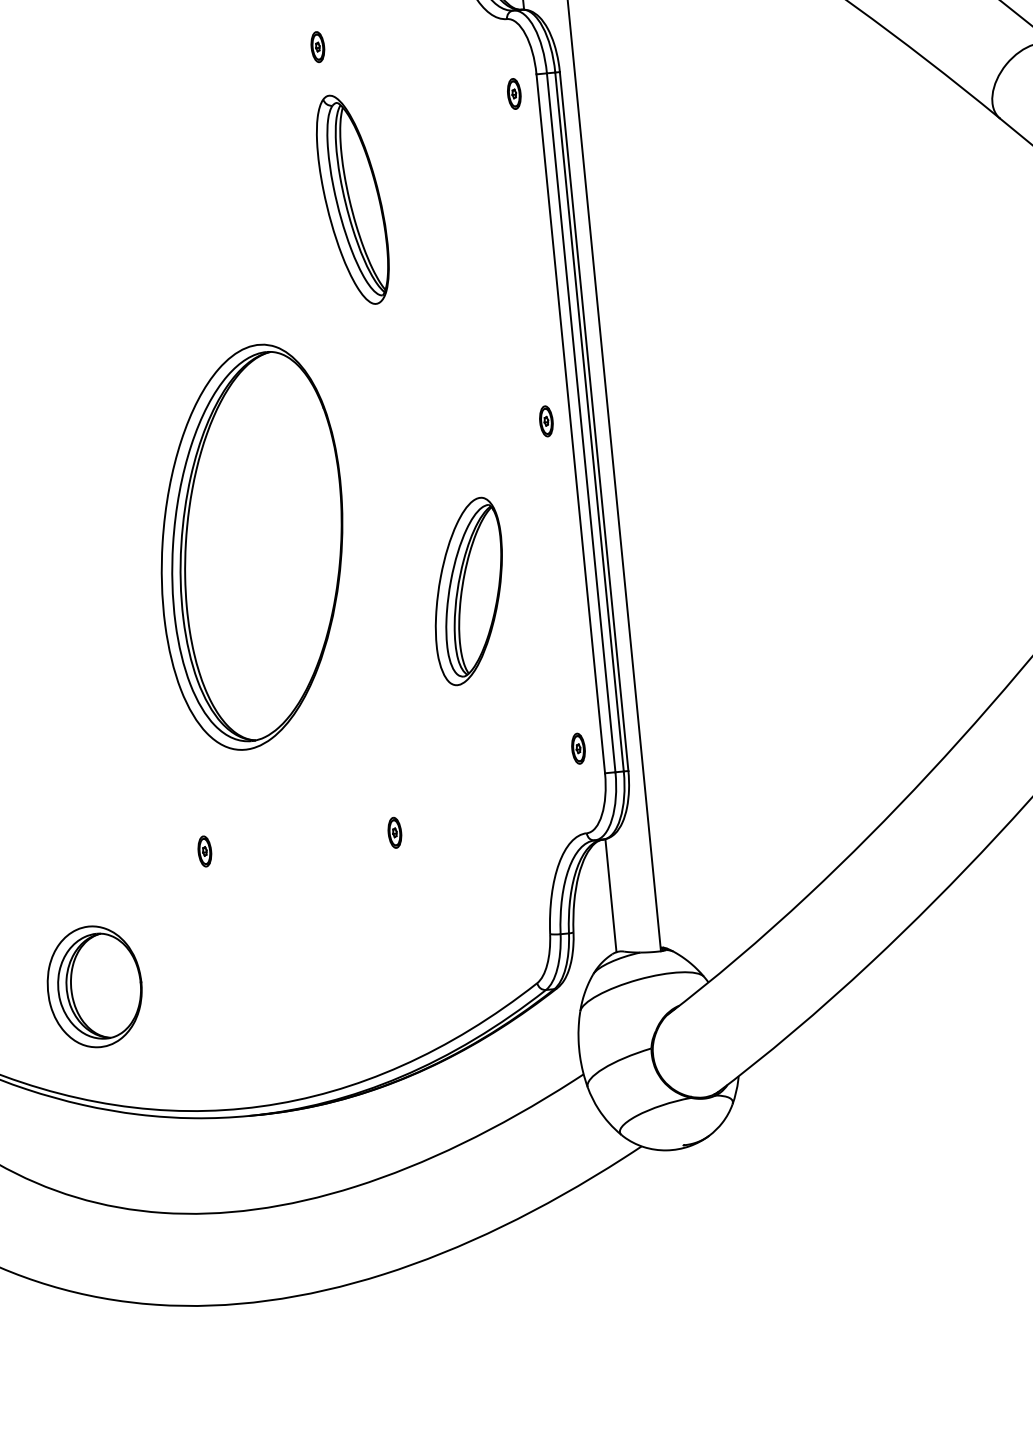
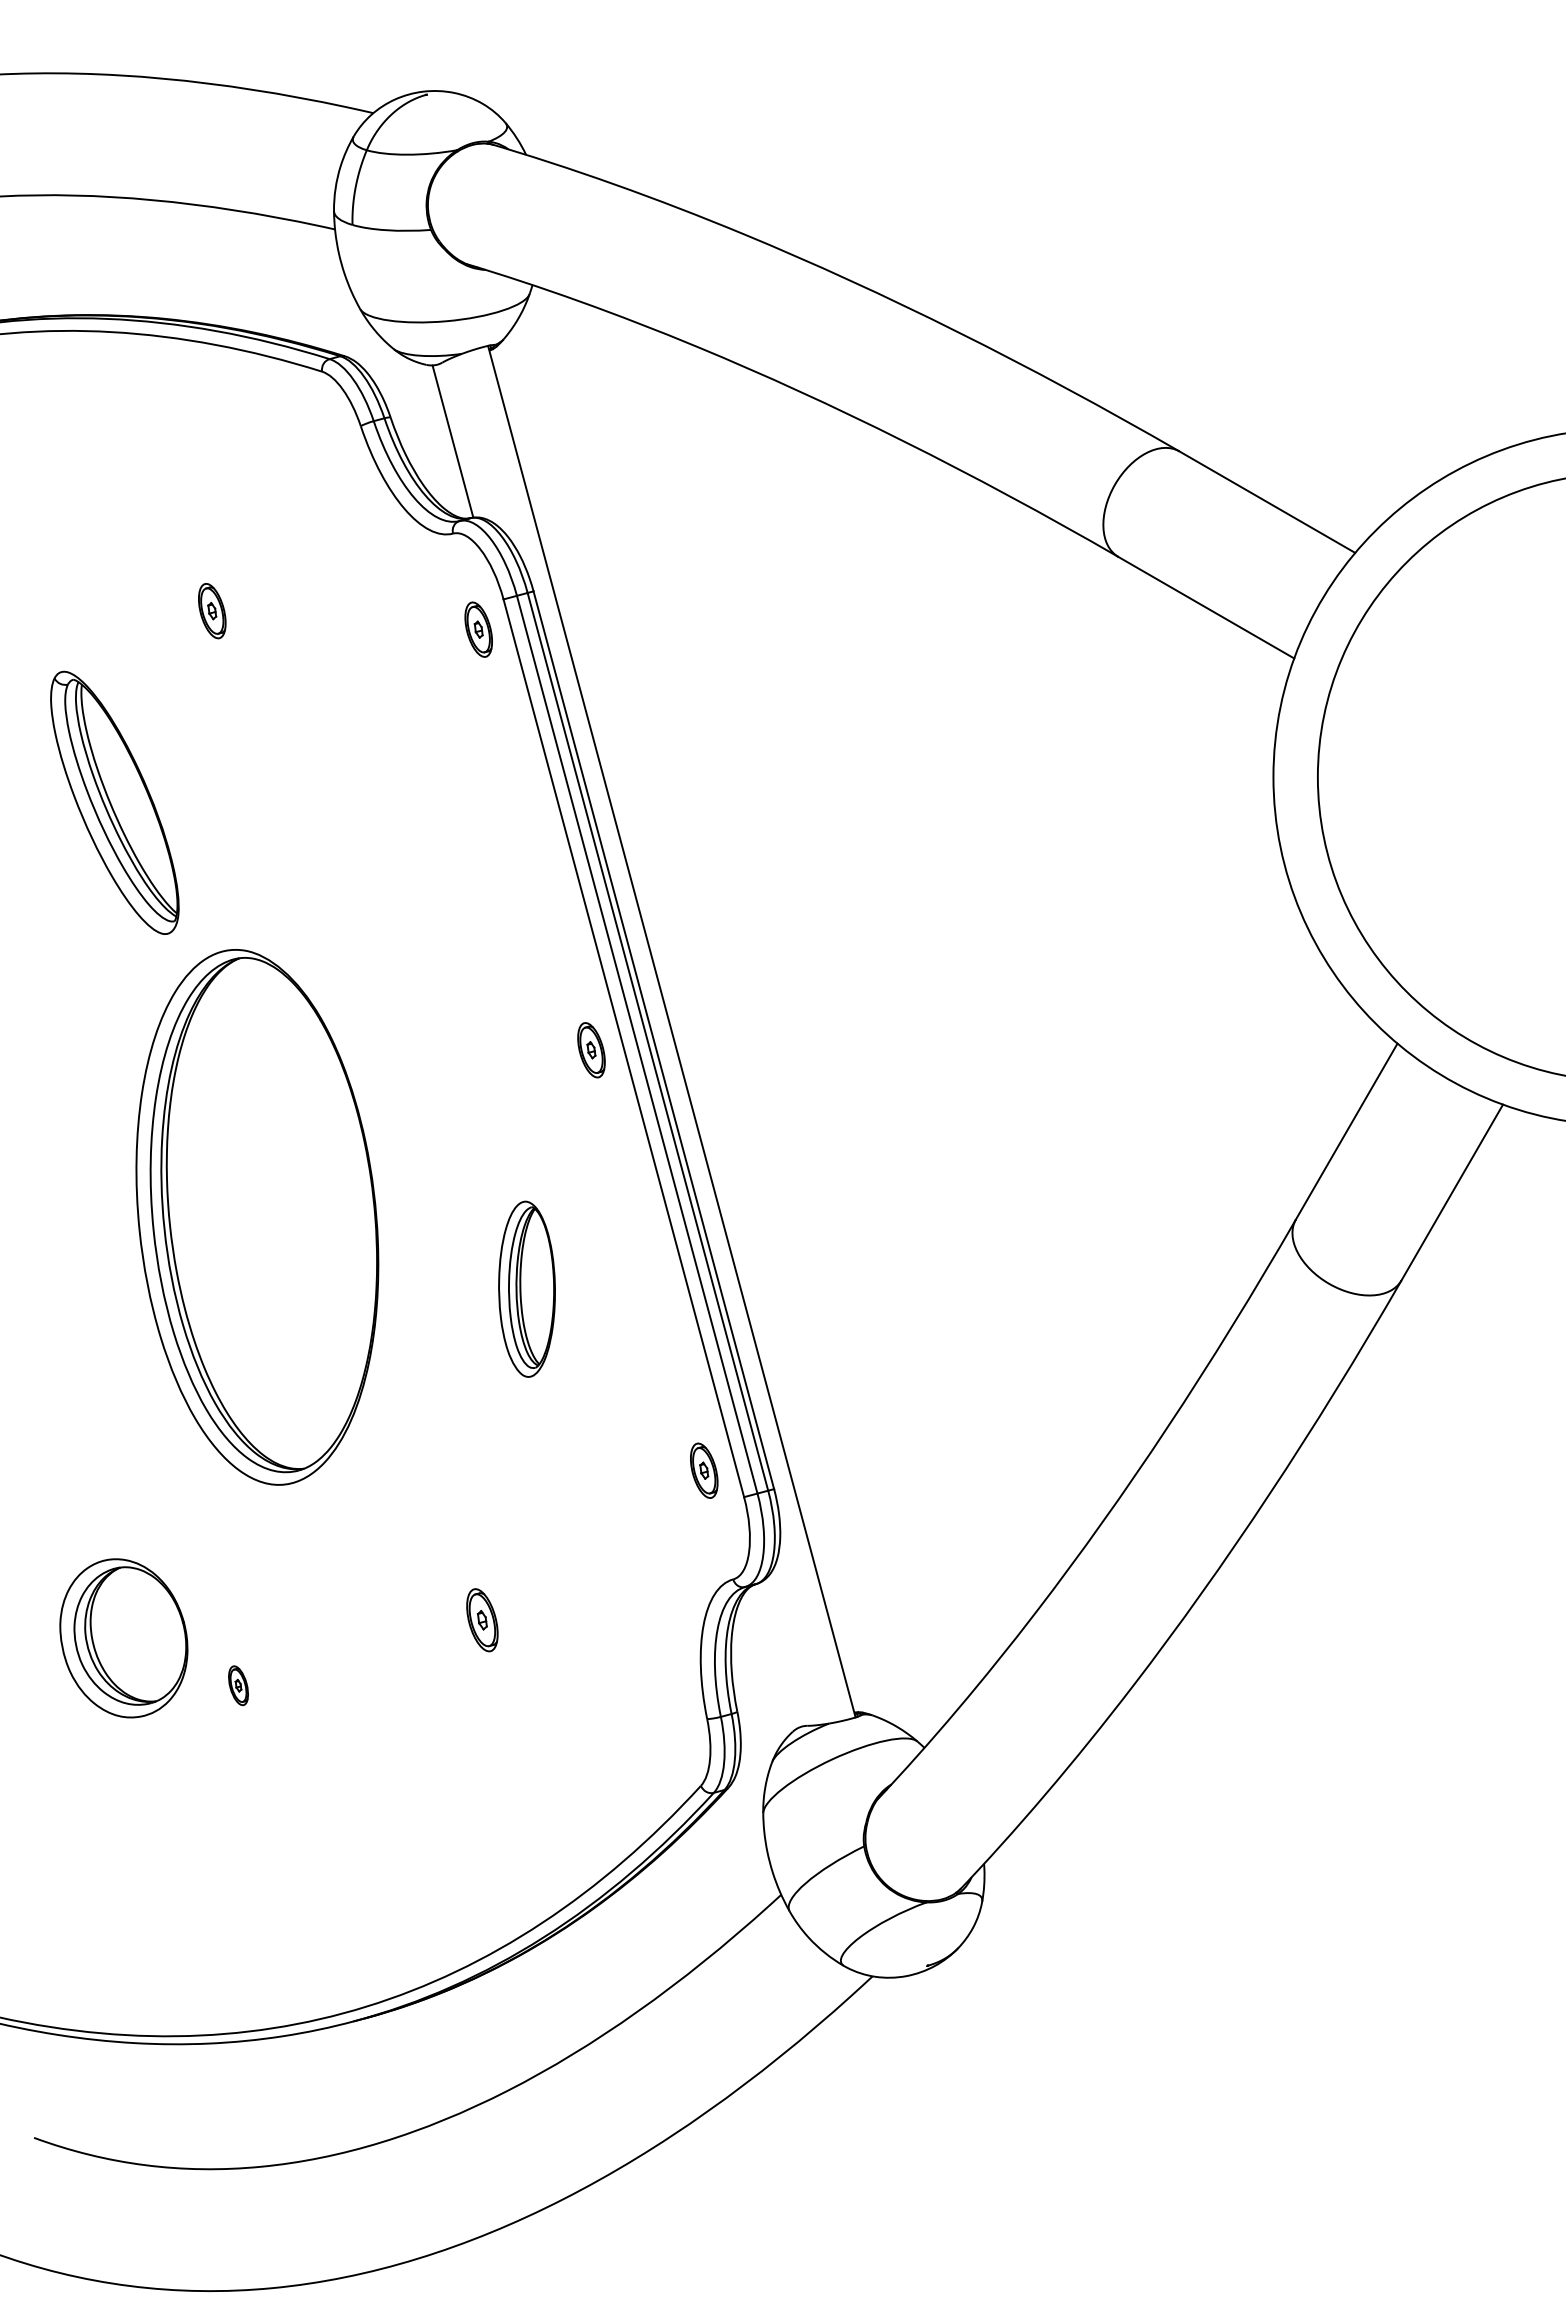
part: (317, 46) -> (211, 610), size x1.4
part: (514, 93) -> (478, 629), size x1.4
part: (352, 199) -> (114, 802), moved
part: (546, 421) -> (591, 1050), size x1.4
part: (252, 547) -> (257, 1217), moved
part: (468, 591) -> (526, 1289), size x0.7
part: (578, 748) -> (703, 1470), size x1.4
part: (394, 832) -> (482, 1620), size x1.6
line: (610, 895) -> (777, 1655), removed
part: (94, 986) -> (123, 1638), moved

